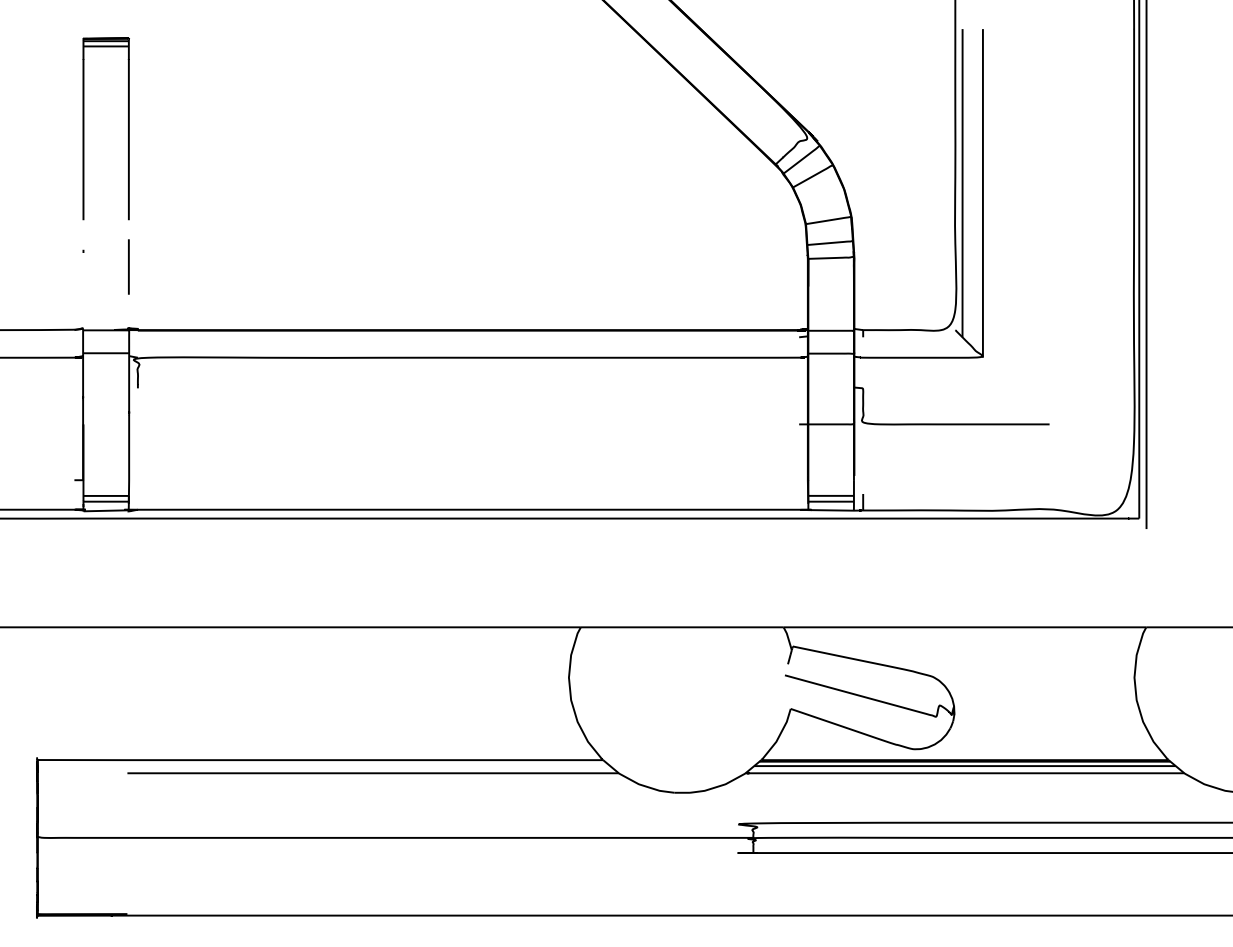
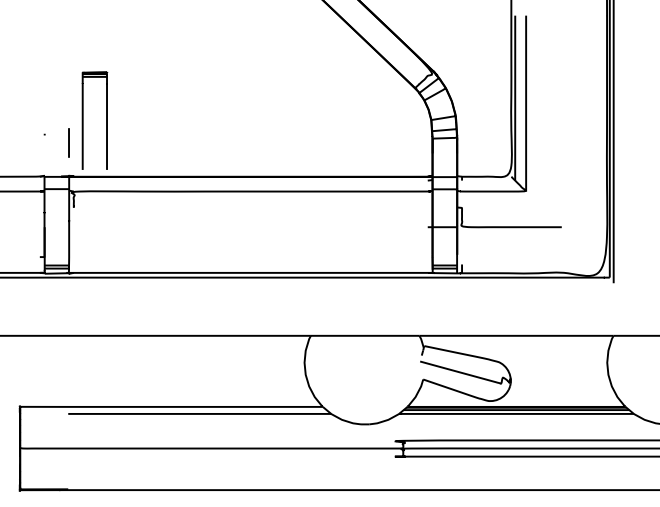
part: (84, 127) -> (83, 120), moved

